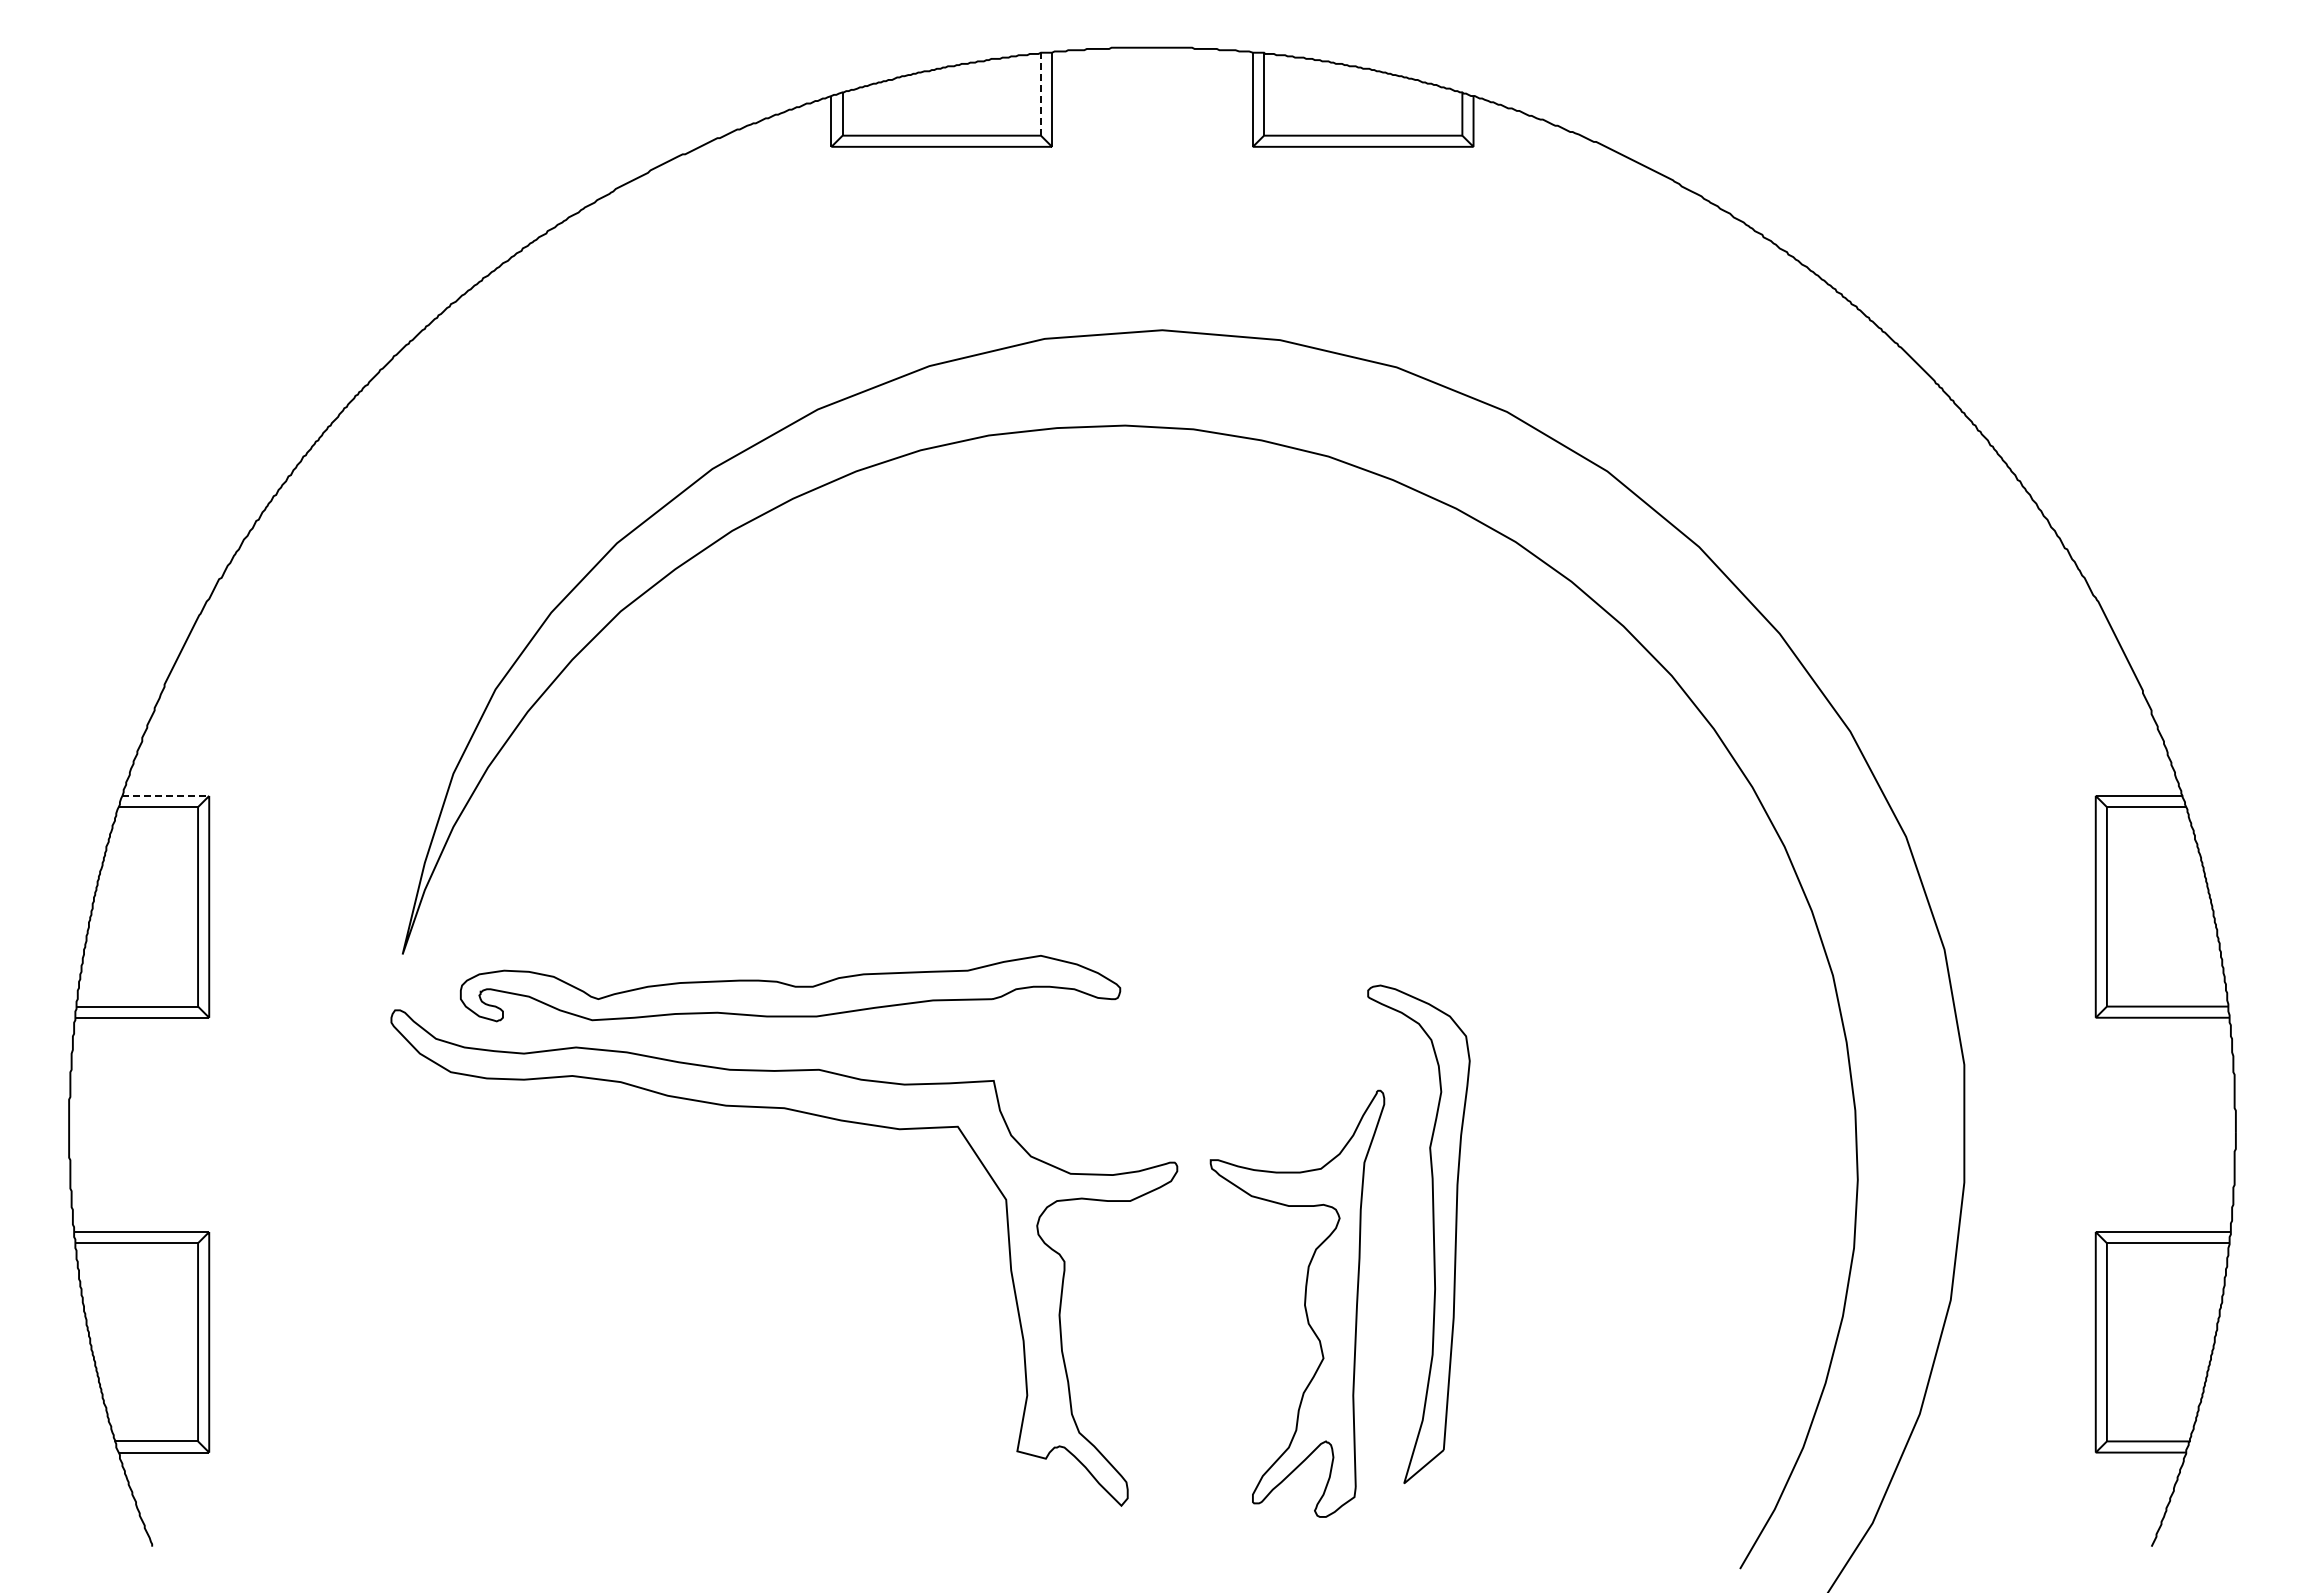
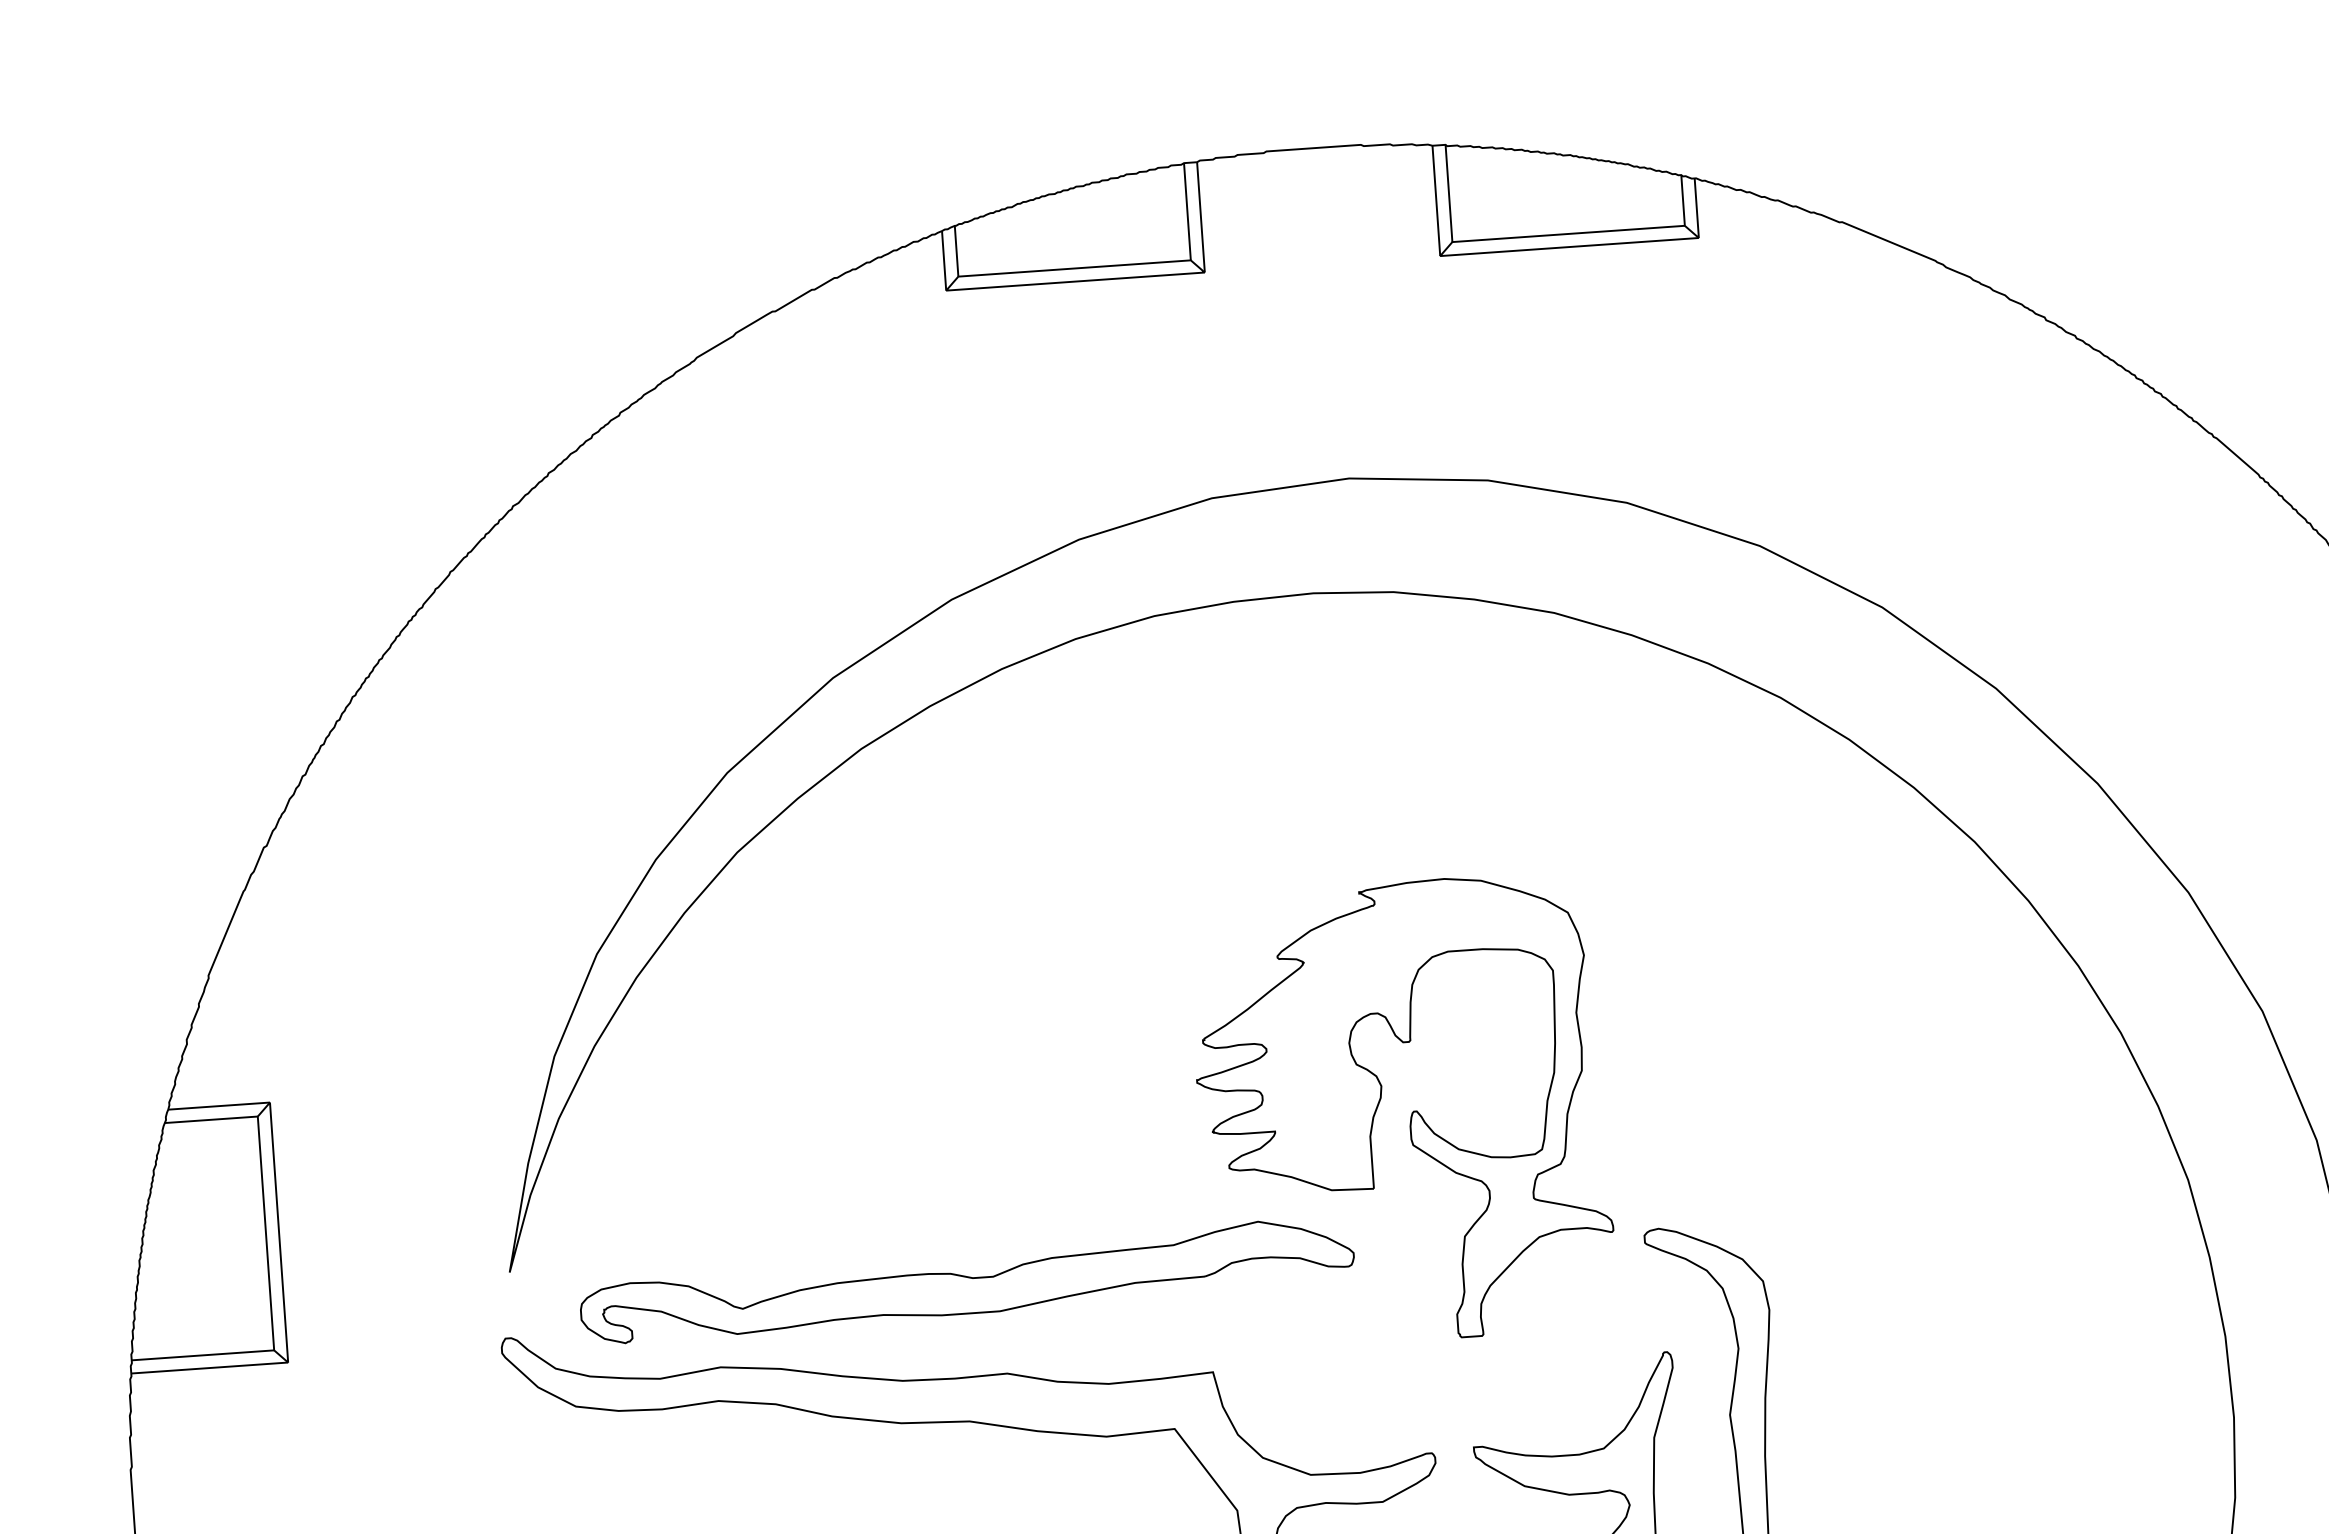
line: (1040, 93) -> (1186, 210), dashed -> solid
line: (166, 795) -> (219, 1105), dashed -> solid
part: (1177, 872) -> (1411, 1112), added

